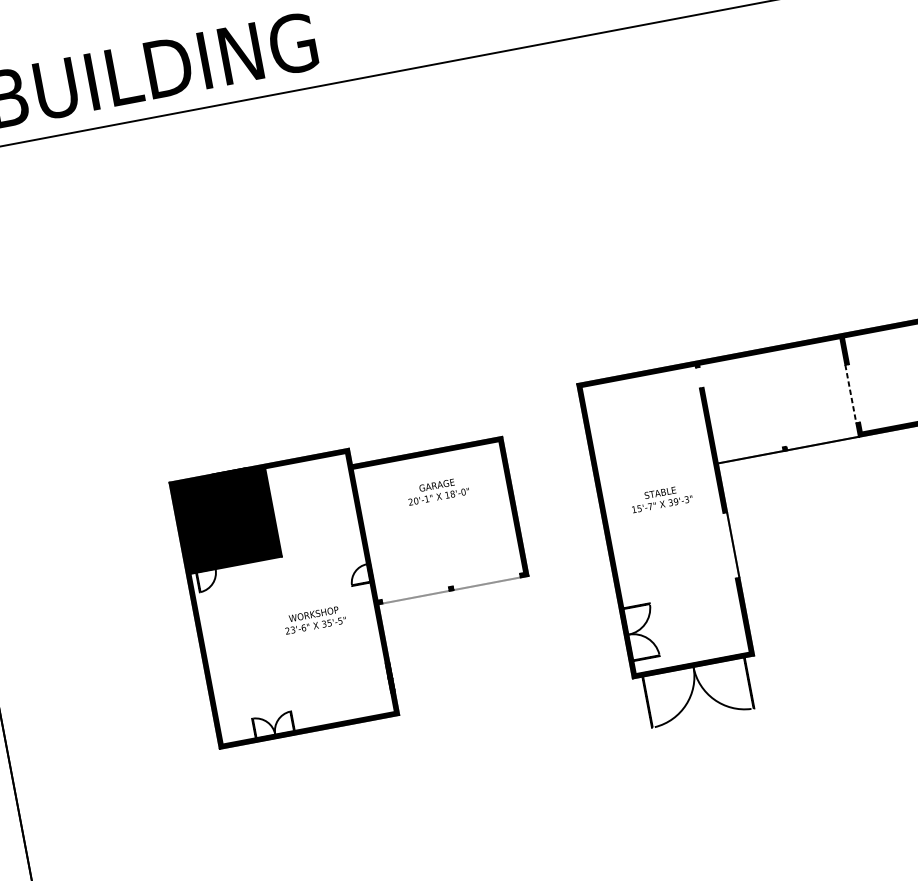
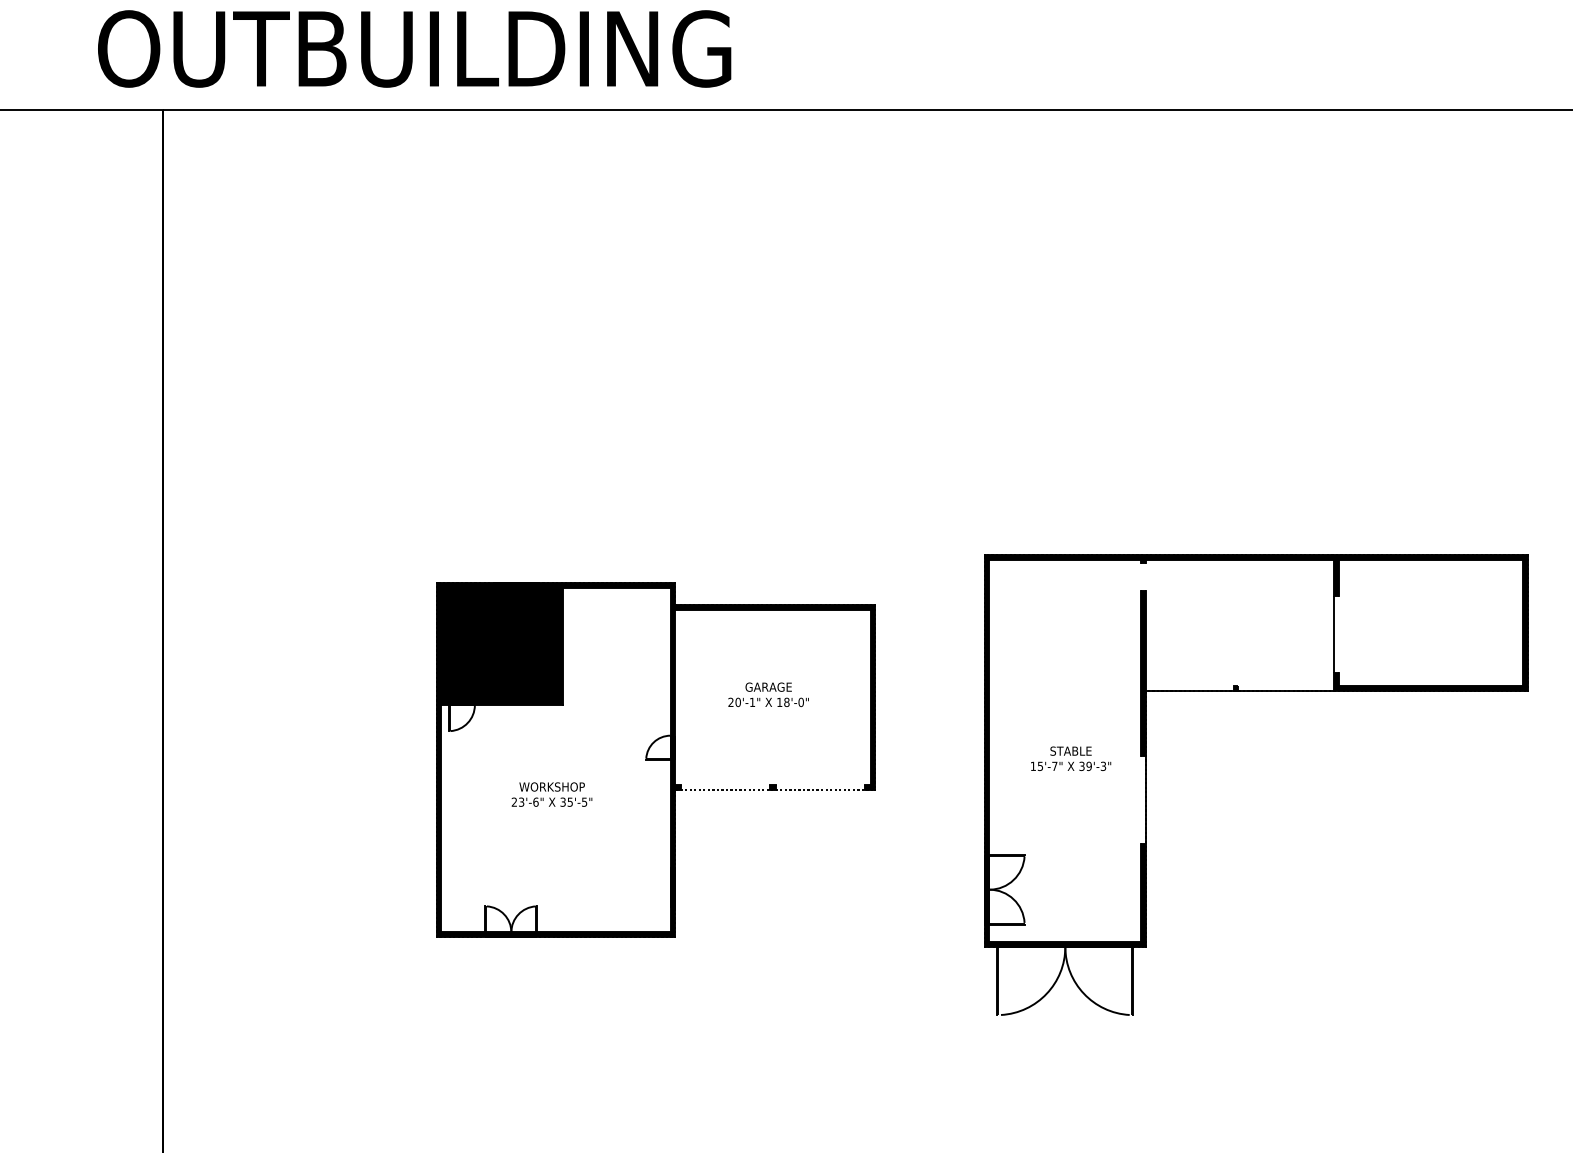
line: (850, 394) -> (1333, 634), dashed -> solid
text: (437, 490) -> (768, 694), moved
text: (661, 498) -> (1071, 758), moved
text: (314, 619) -> (551, 794), moved

